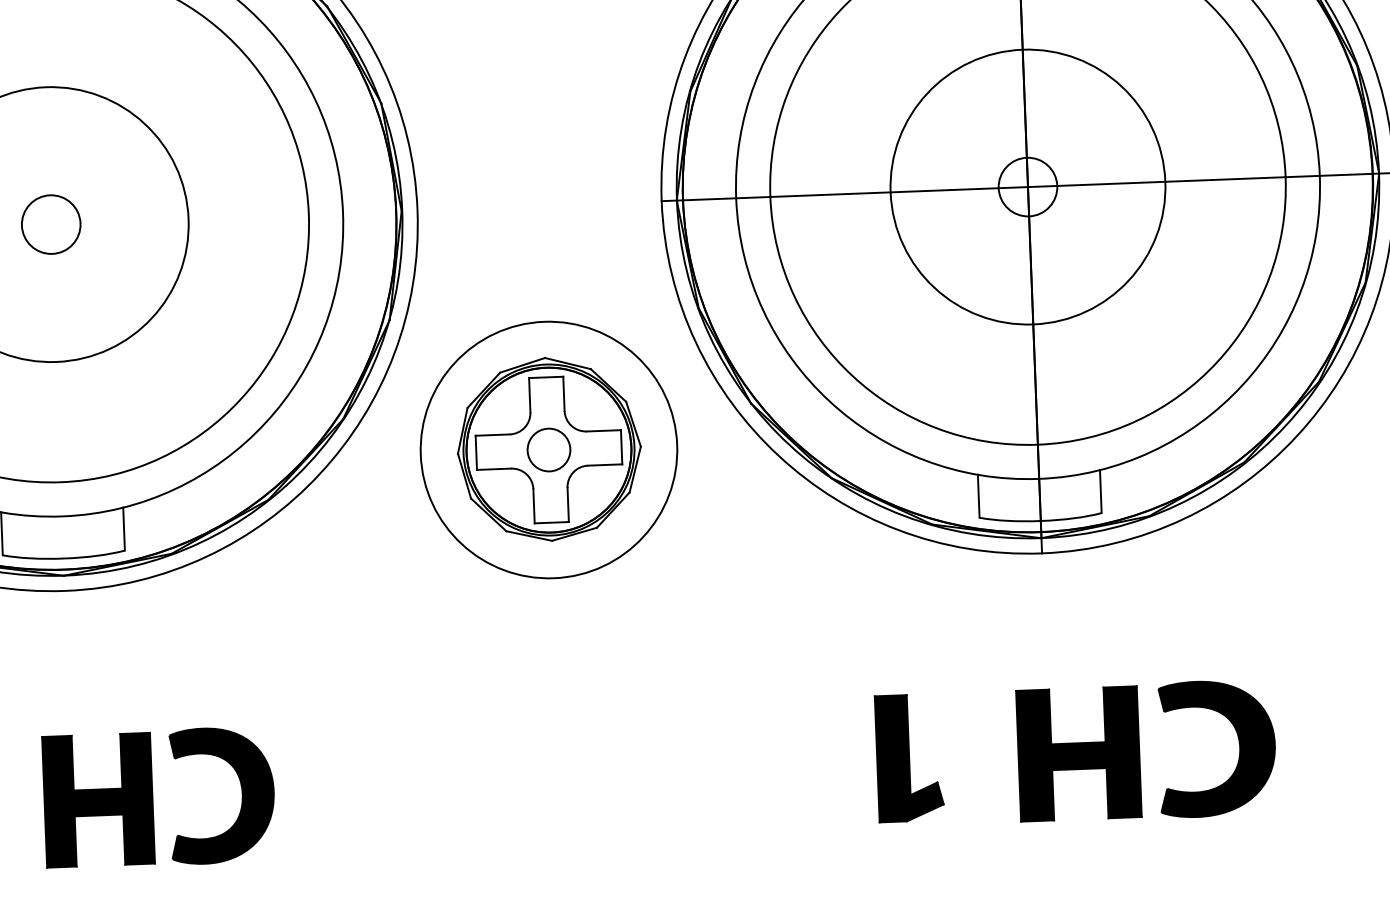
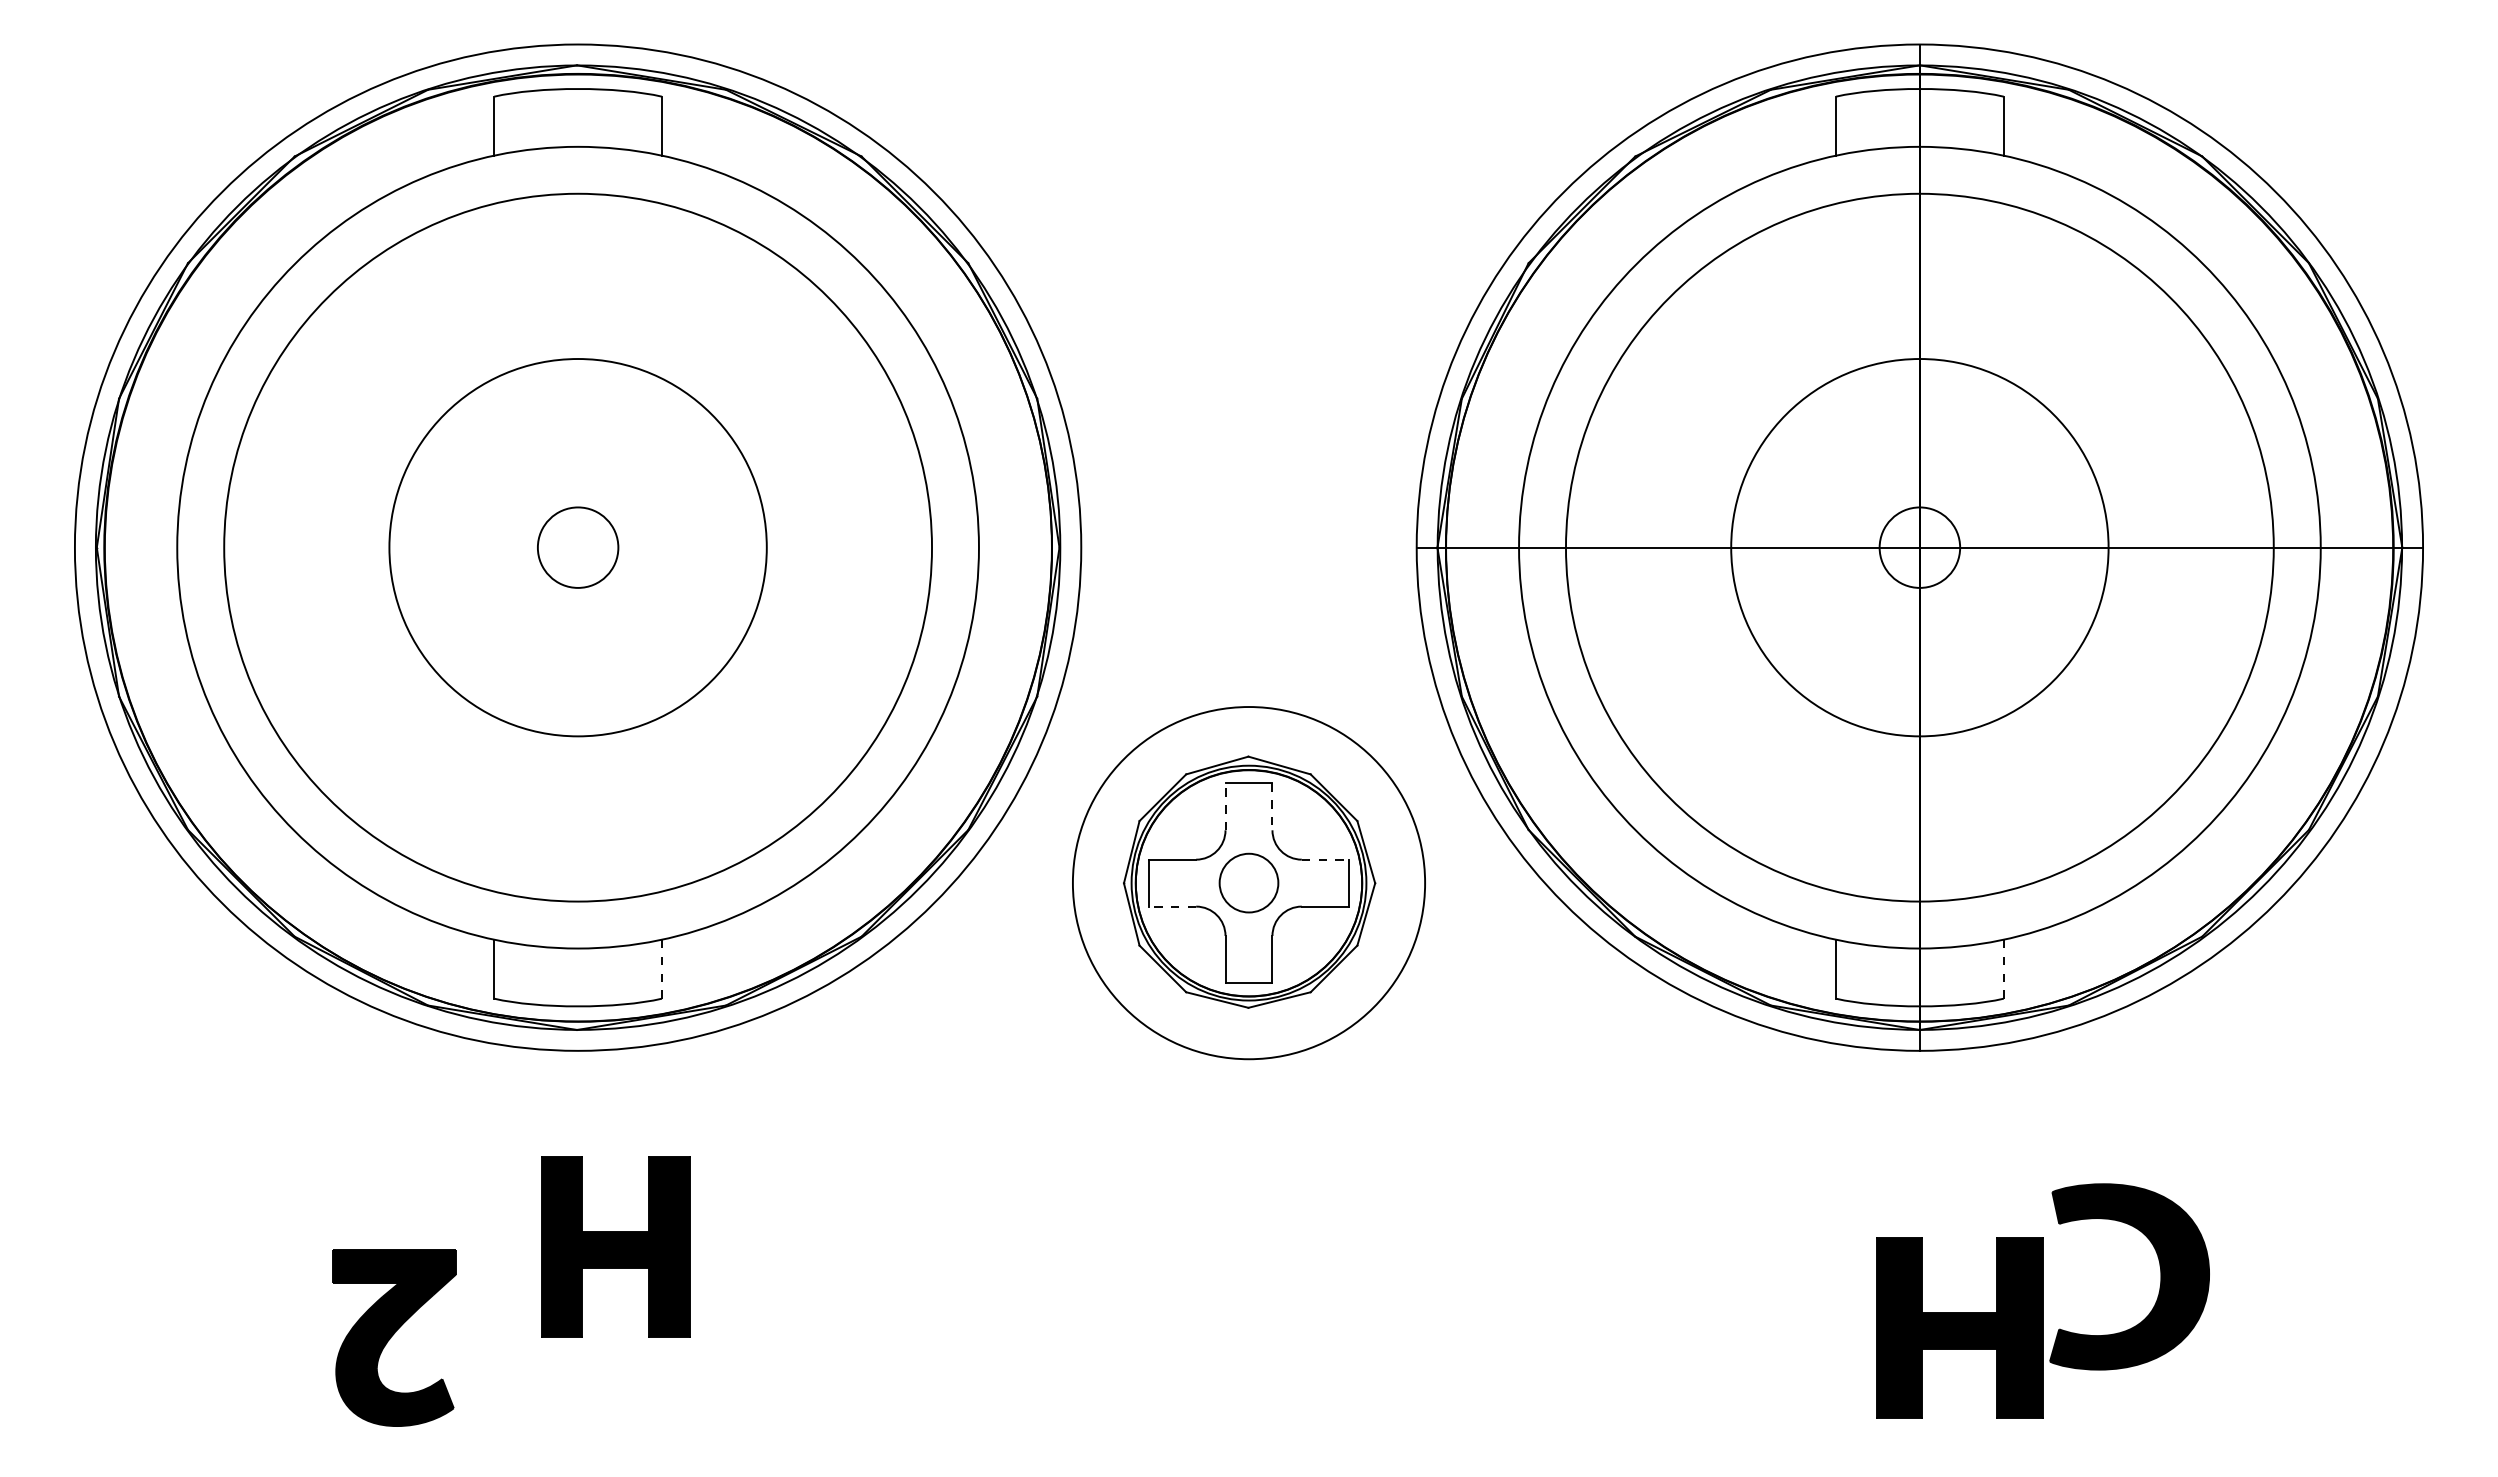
line: (529, 394) -> (1225, 806), solid -> dashed
line: (563, 394) -> (1272, 807), solid -> dashed
line: (604, 430) -> (1325, 859), solid -> dashed
line: (493, 469) -> (1172, 906), solid -> dashed
line: (1100, 491) -> (2003, 968), solid -> dashed
line: (123, 528) -> (661, 968), solid -> dashed
part: (1239, 747) -> (2160, 1276), moved
part: (909, 757) -> (1727, 1324), removed
part: (241, 794) -> (809, 1339), removed
part: (98, 800) -> (615, 1246), moved

